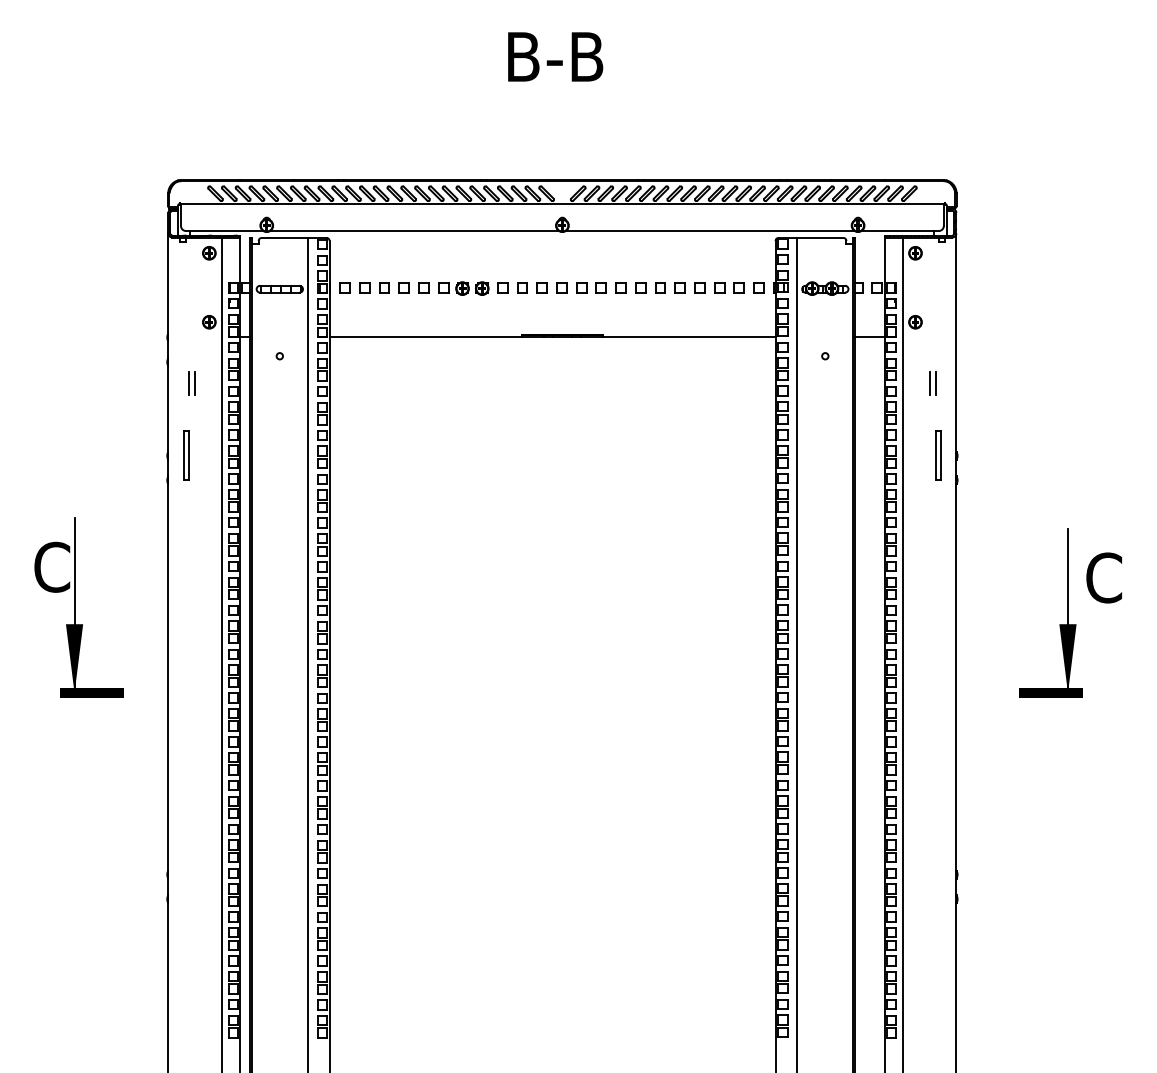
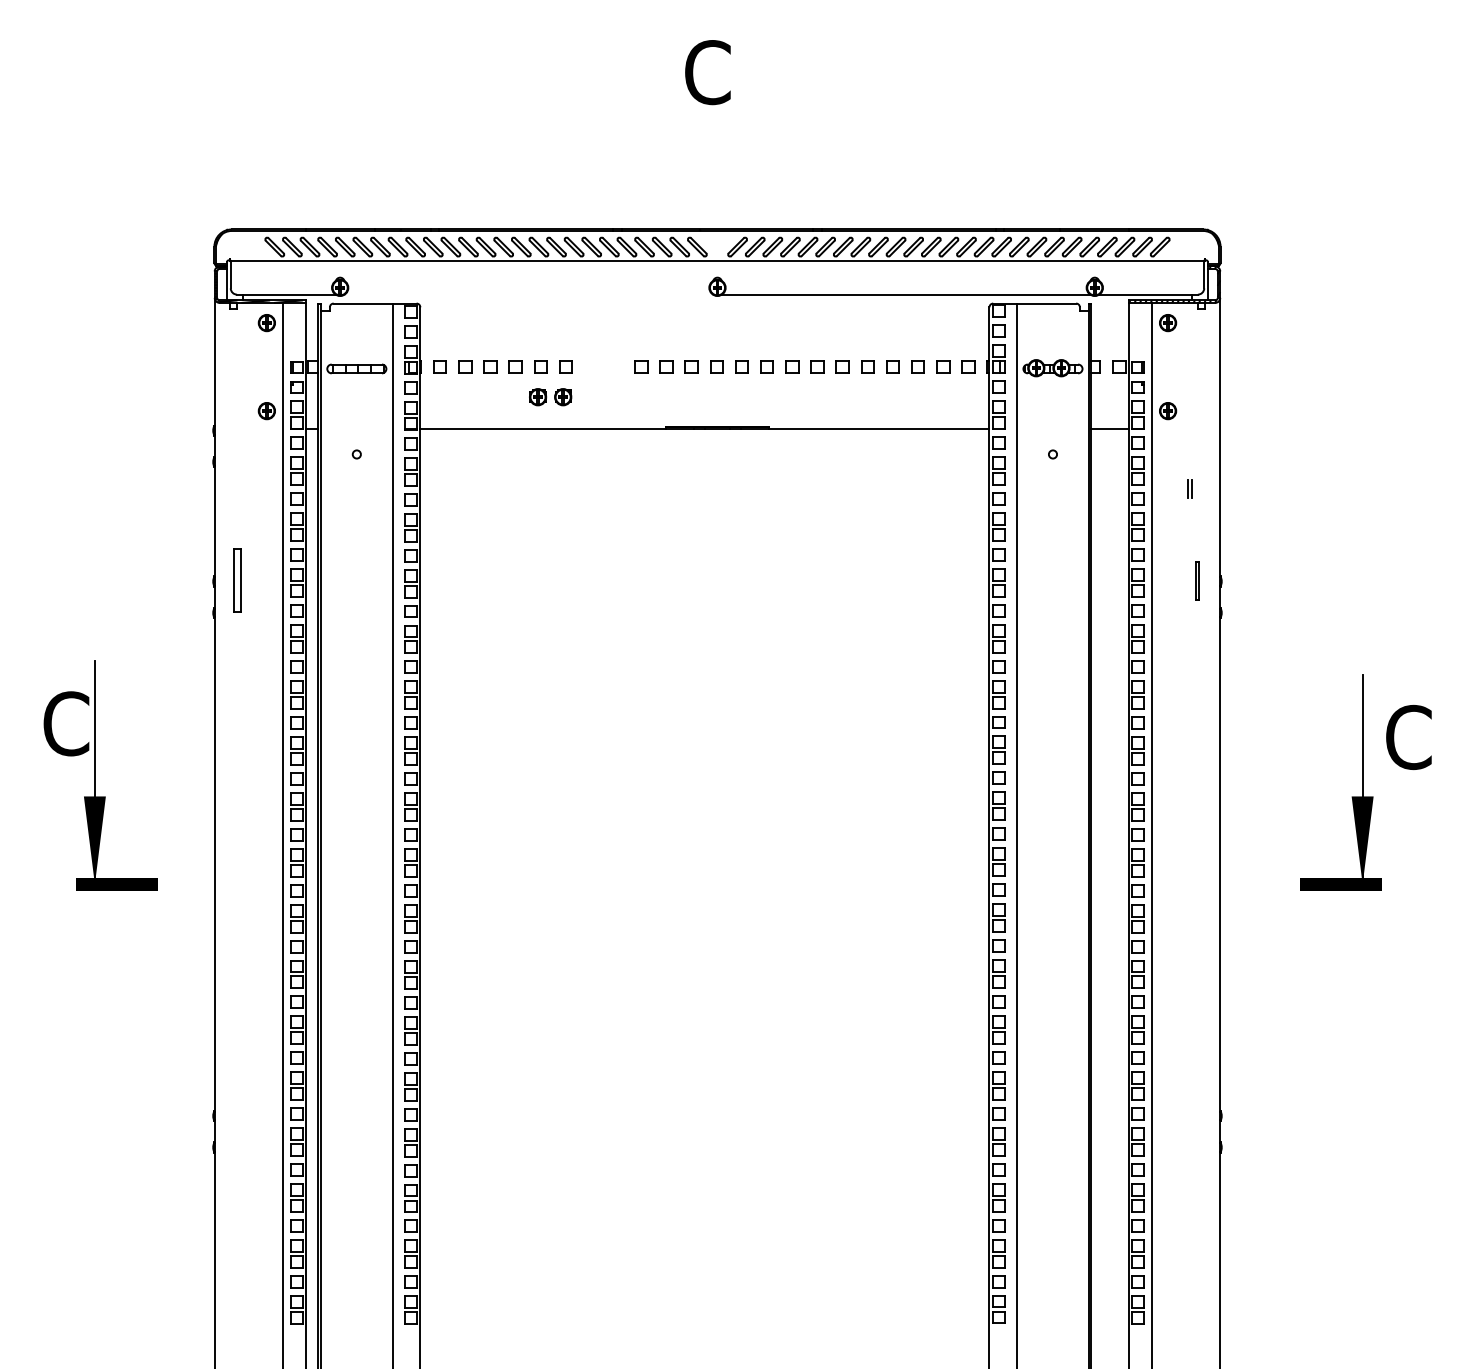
text: (555, 56) -> (708, 72), B-B -> C
line: (414, 230) -> (528, 294), removed
part: (472, 288) -> (550, 397), moved
part: (191, 382) -> (244, 488), removed
part: (932, 382) -> (1189, 488), size x0.6
part: (938, 455) -> (1197, 580), size x0.6

